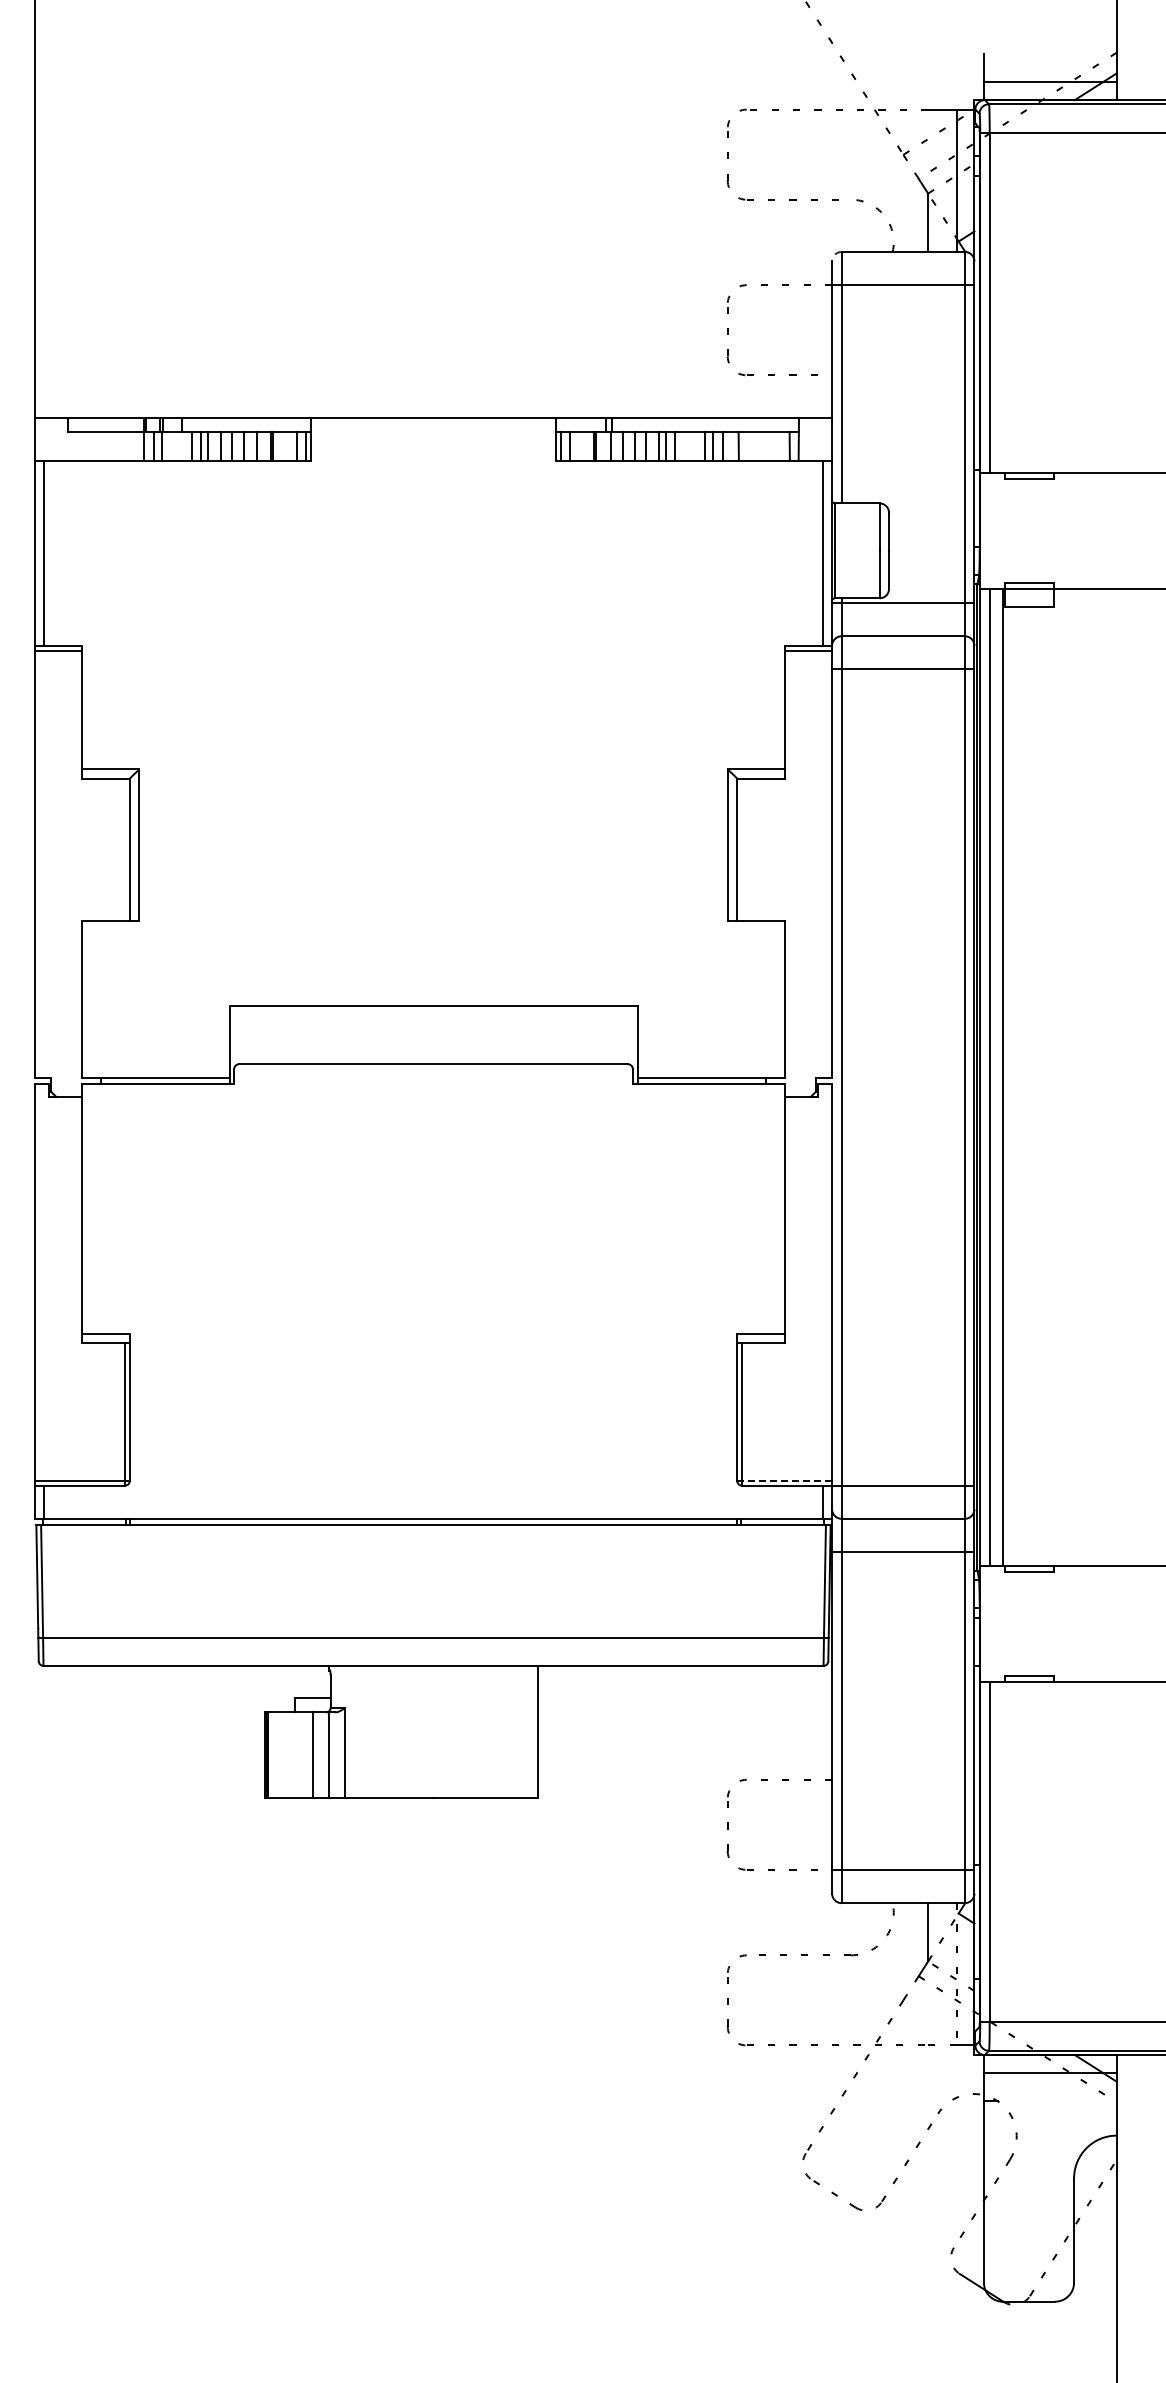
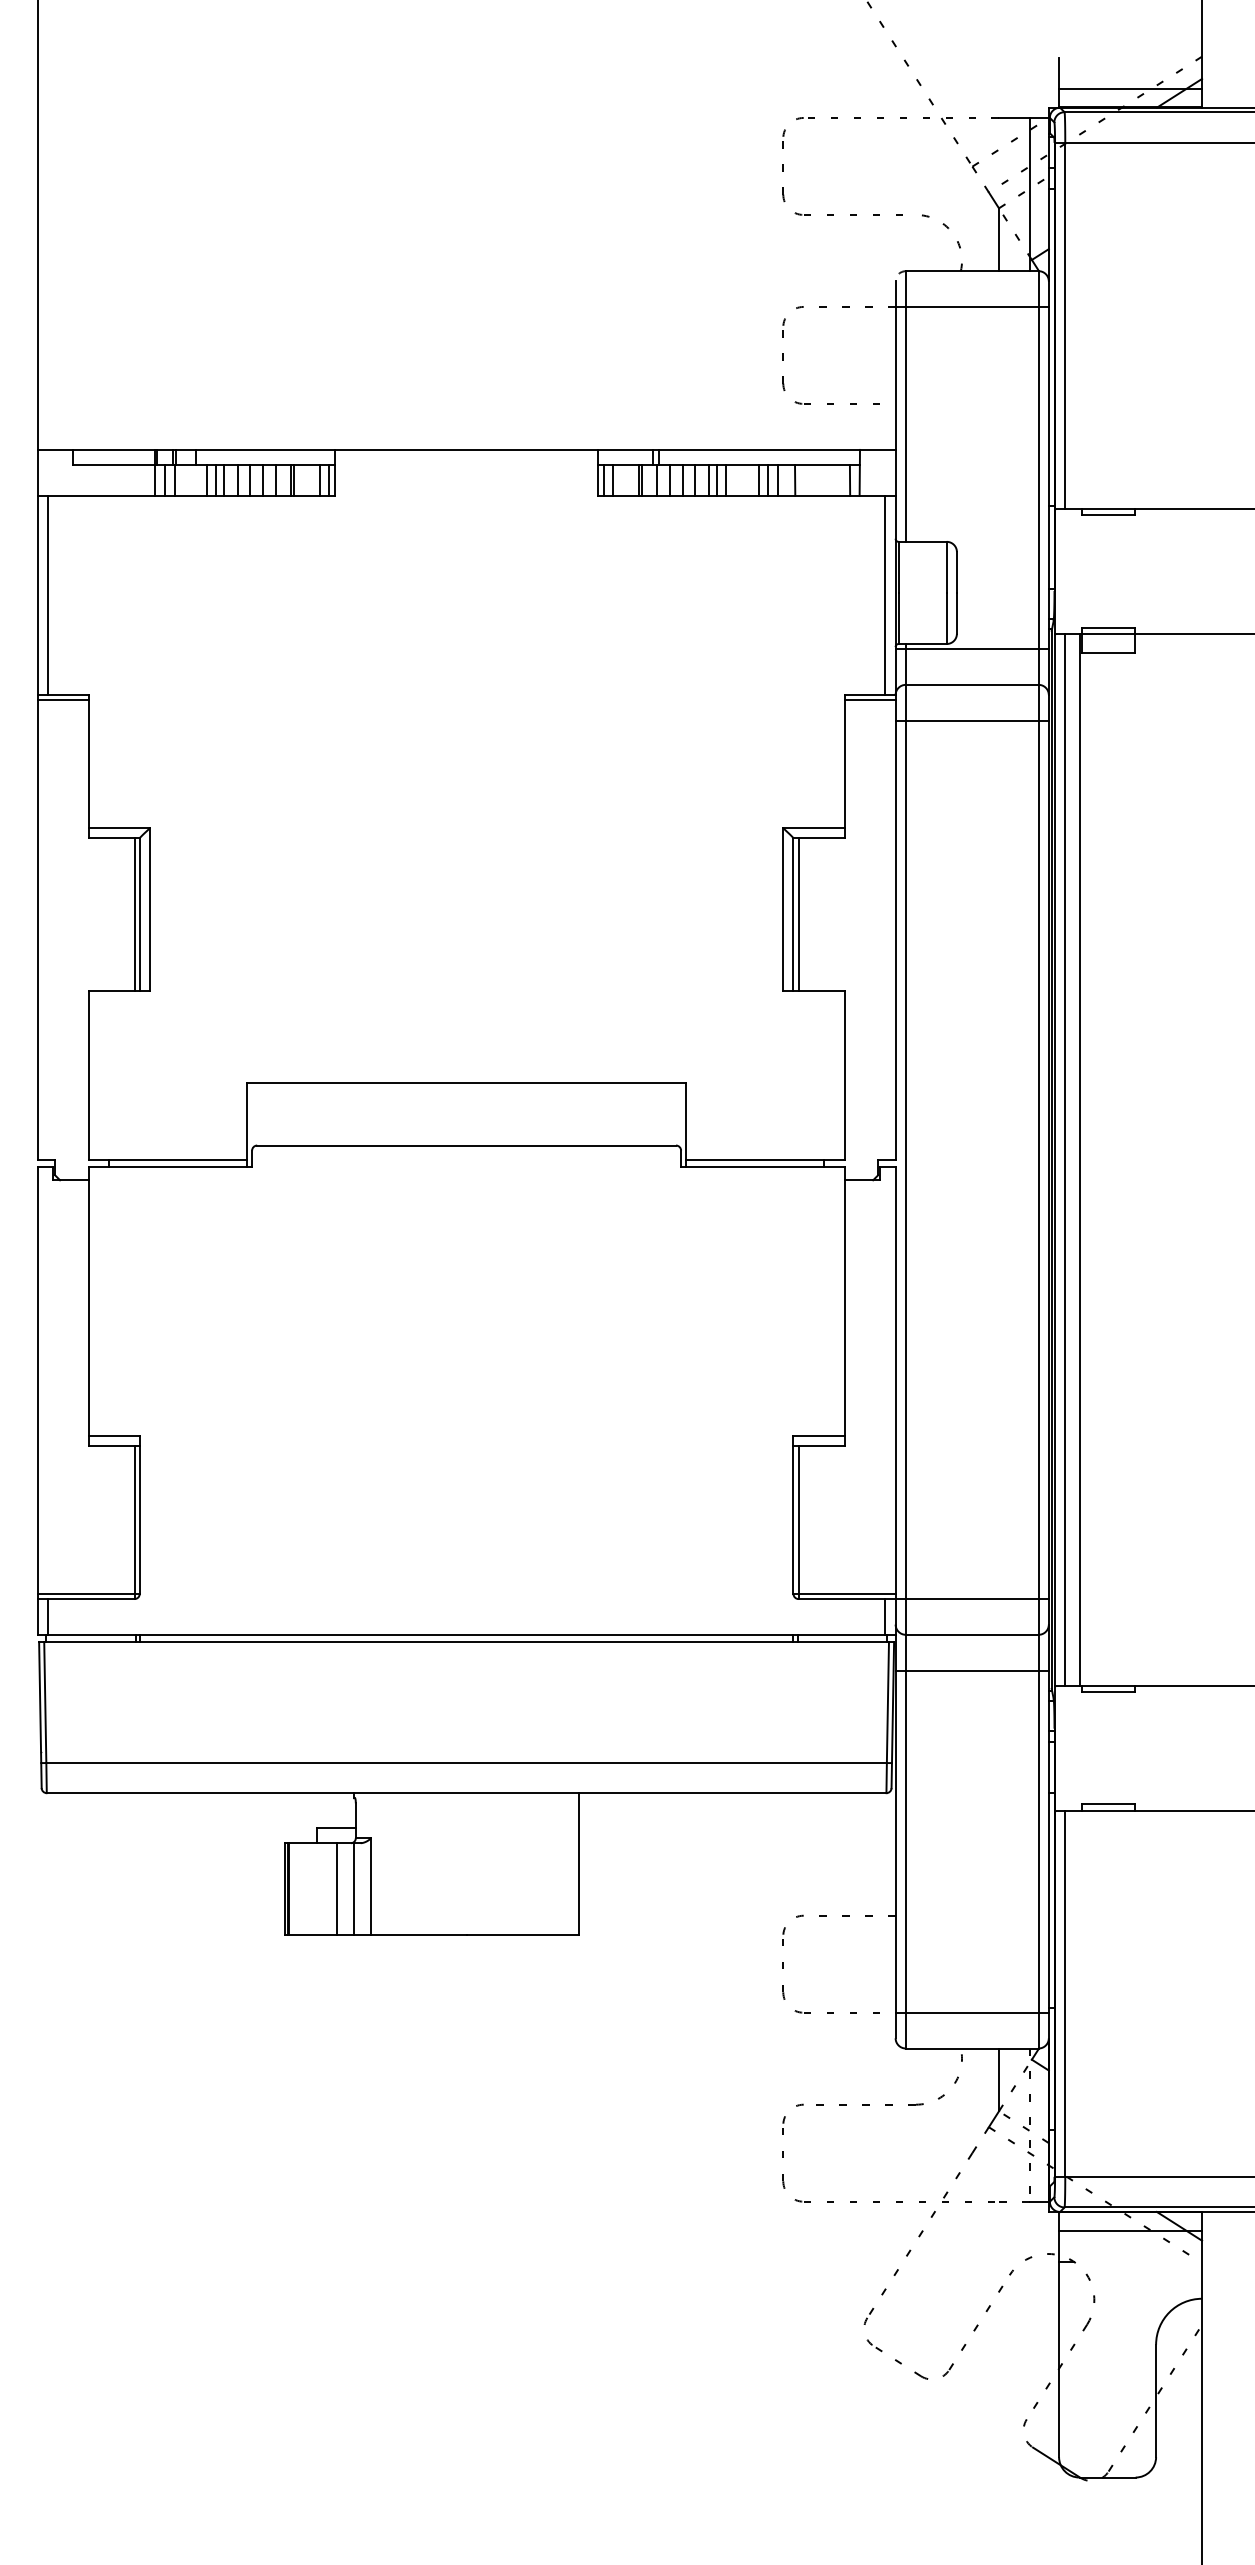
line: (125, 849) -> (135, 914), added
line: (741, 849) -> (798, 914), added
line: (786, 1480) -> (846, 1593), dashed -> solid

